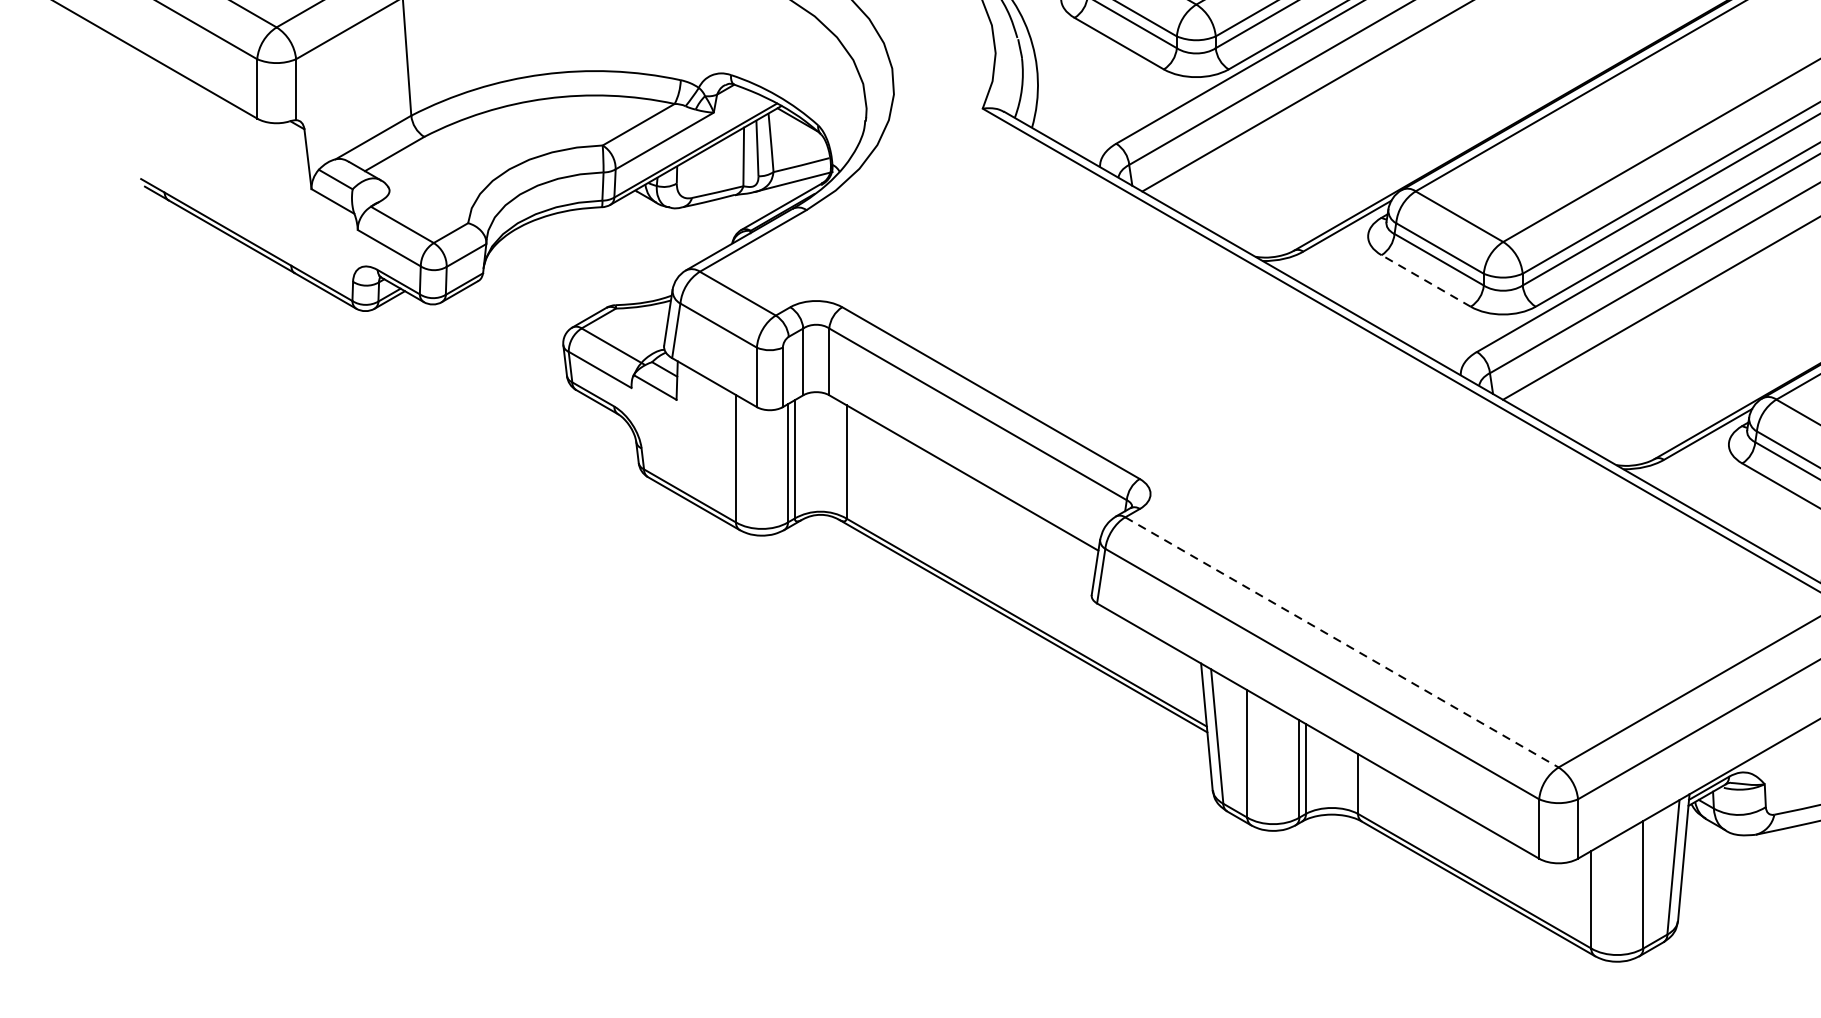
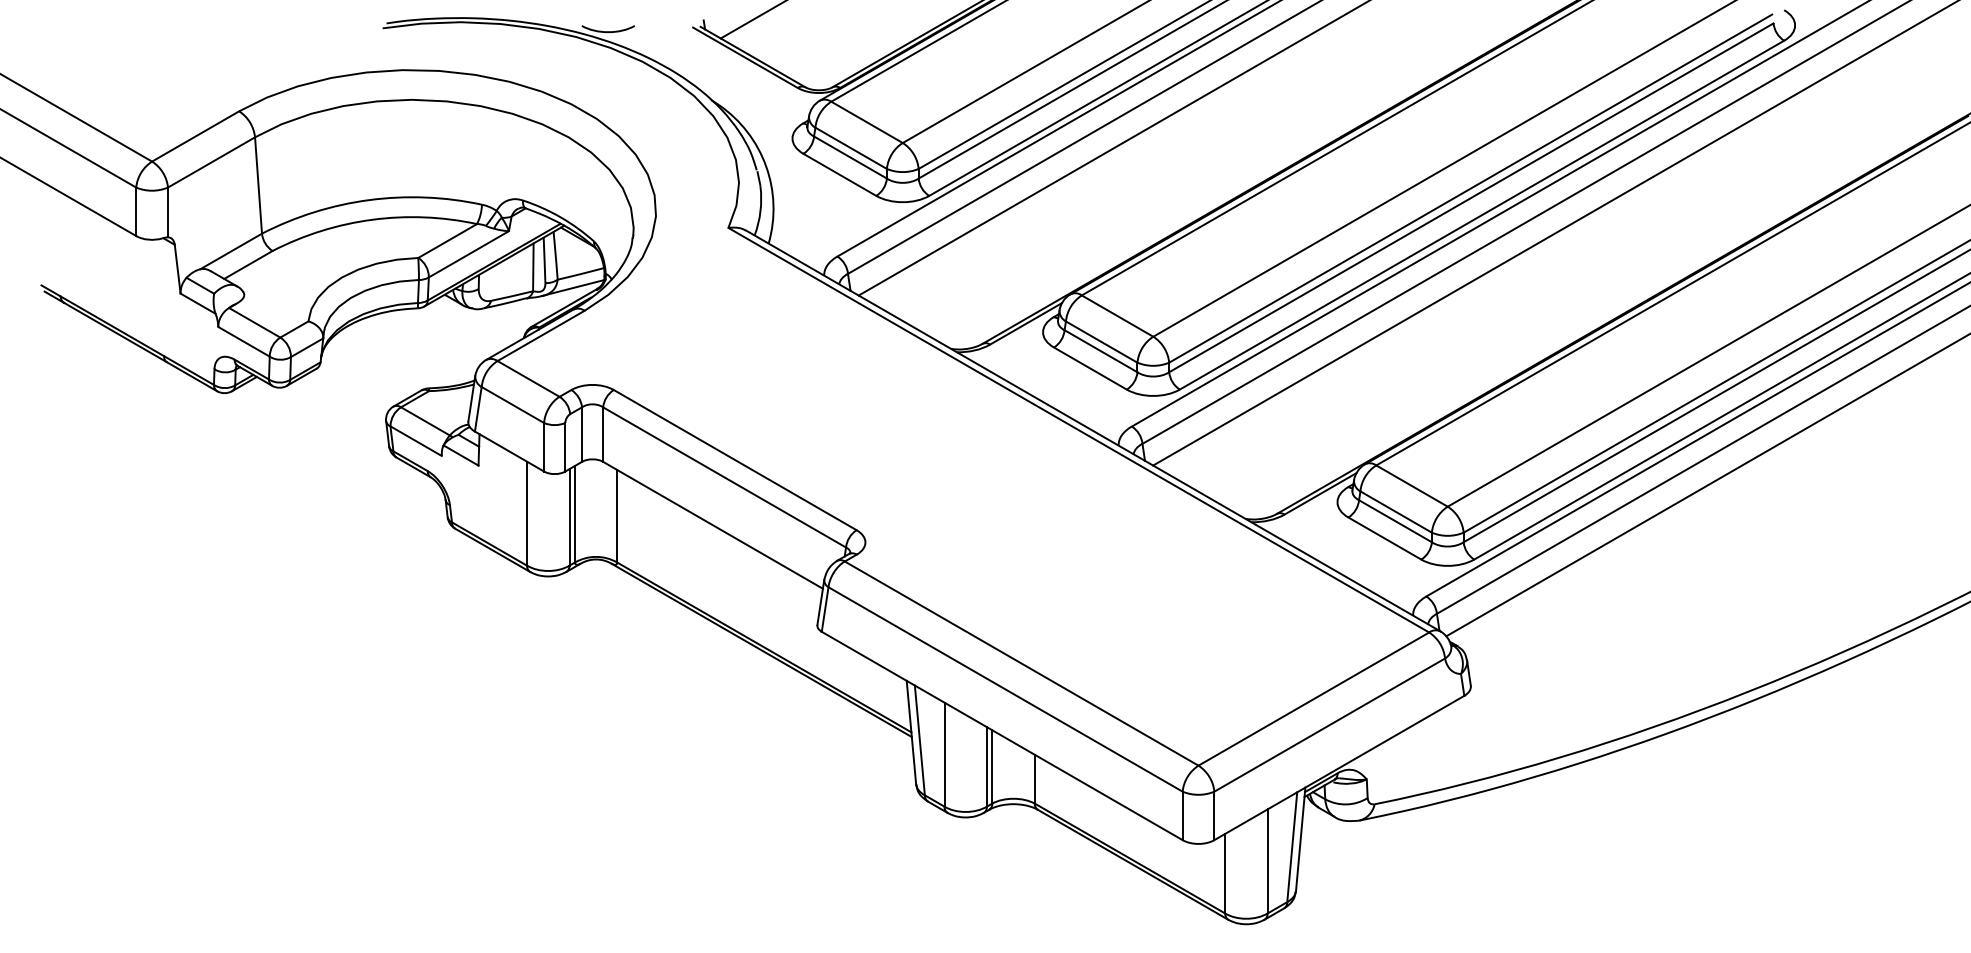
line: (1426, 280) -> (1090, 368), dashed -> solid
line: (1342, 642) -> (1022, 663), dashed -> solid

